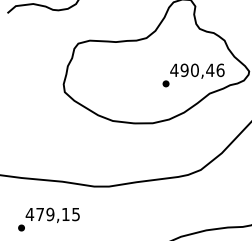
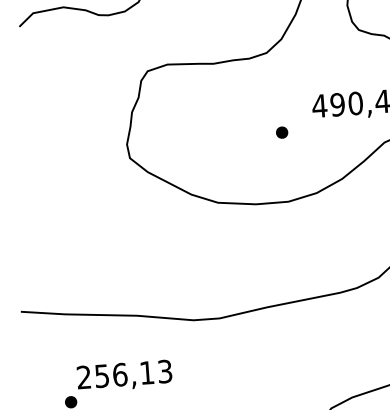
part: (165, 83) -> (281, 132), moved
text: (52, 214) -> (123, 374), 479,15 -> 256,13

